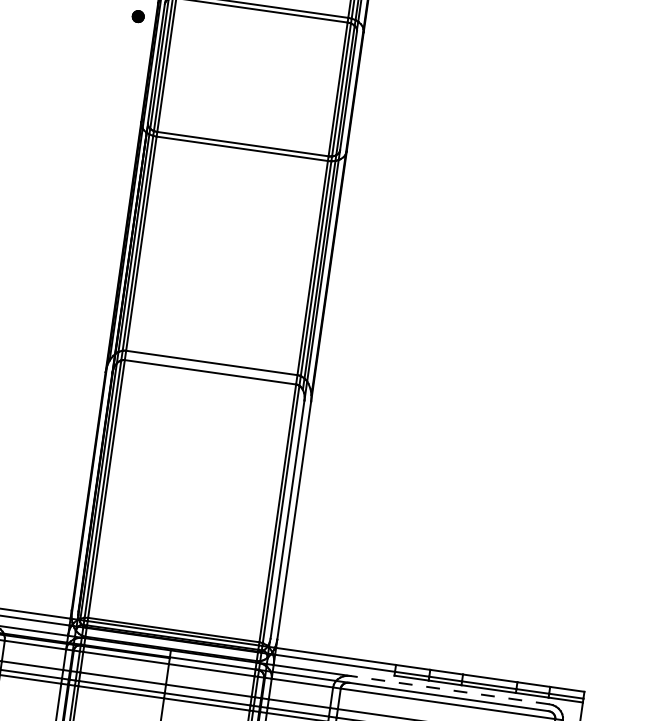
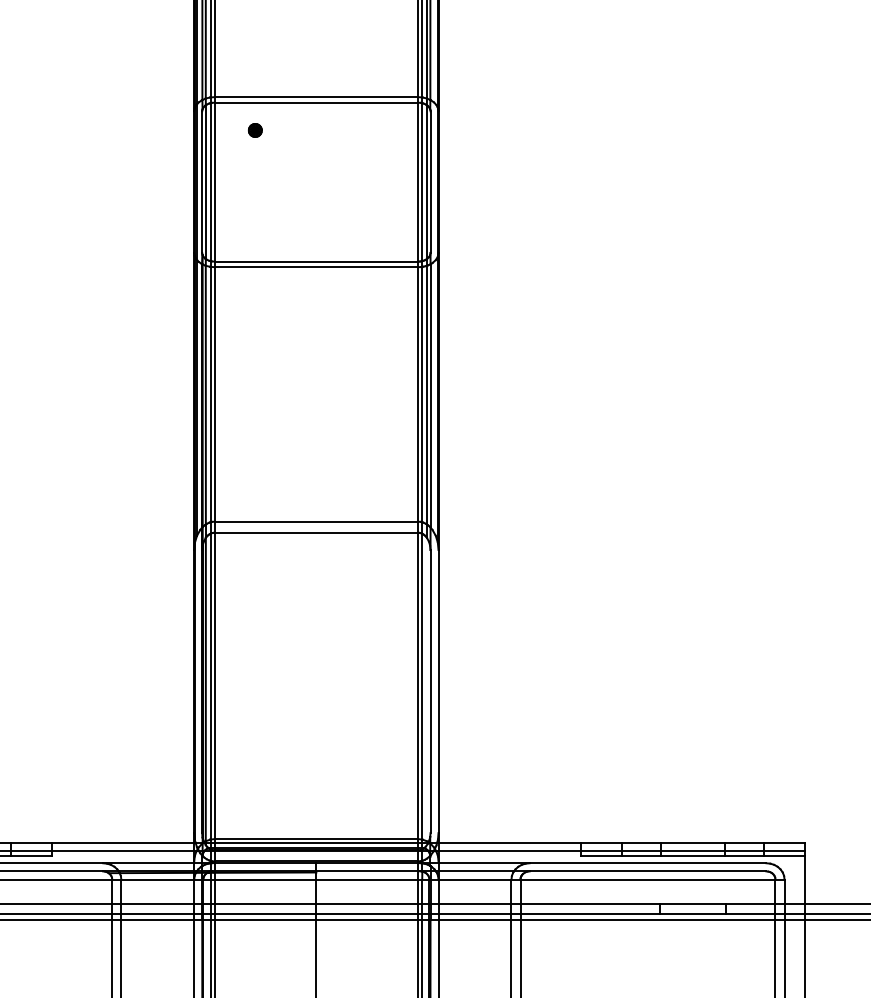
part: (138, 16) -> (255, 130), moved
line: (449, 690) -> (647, 863), dashed -> solid

